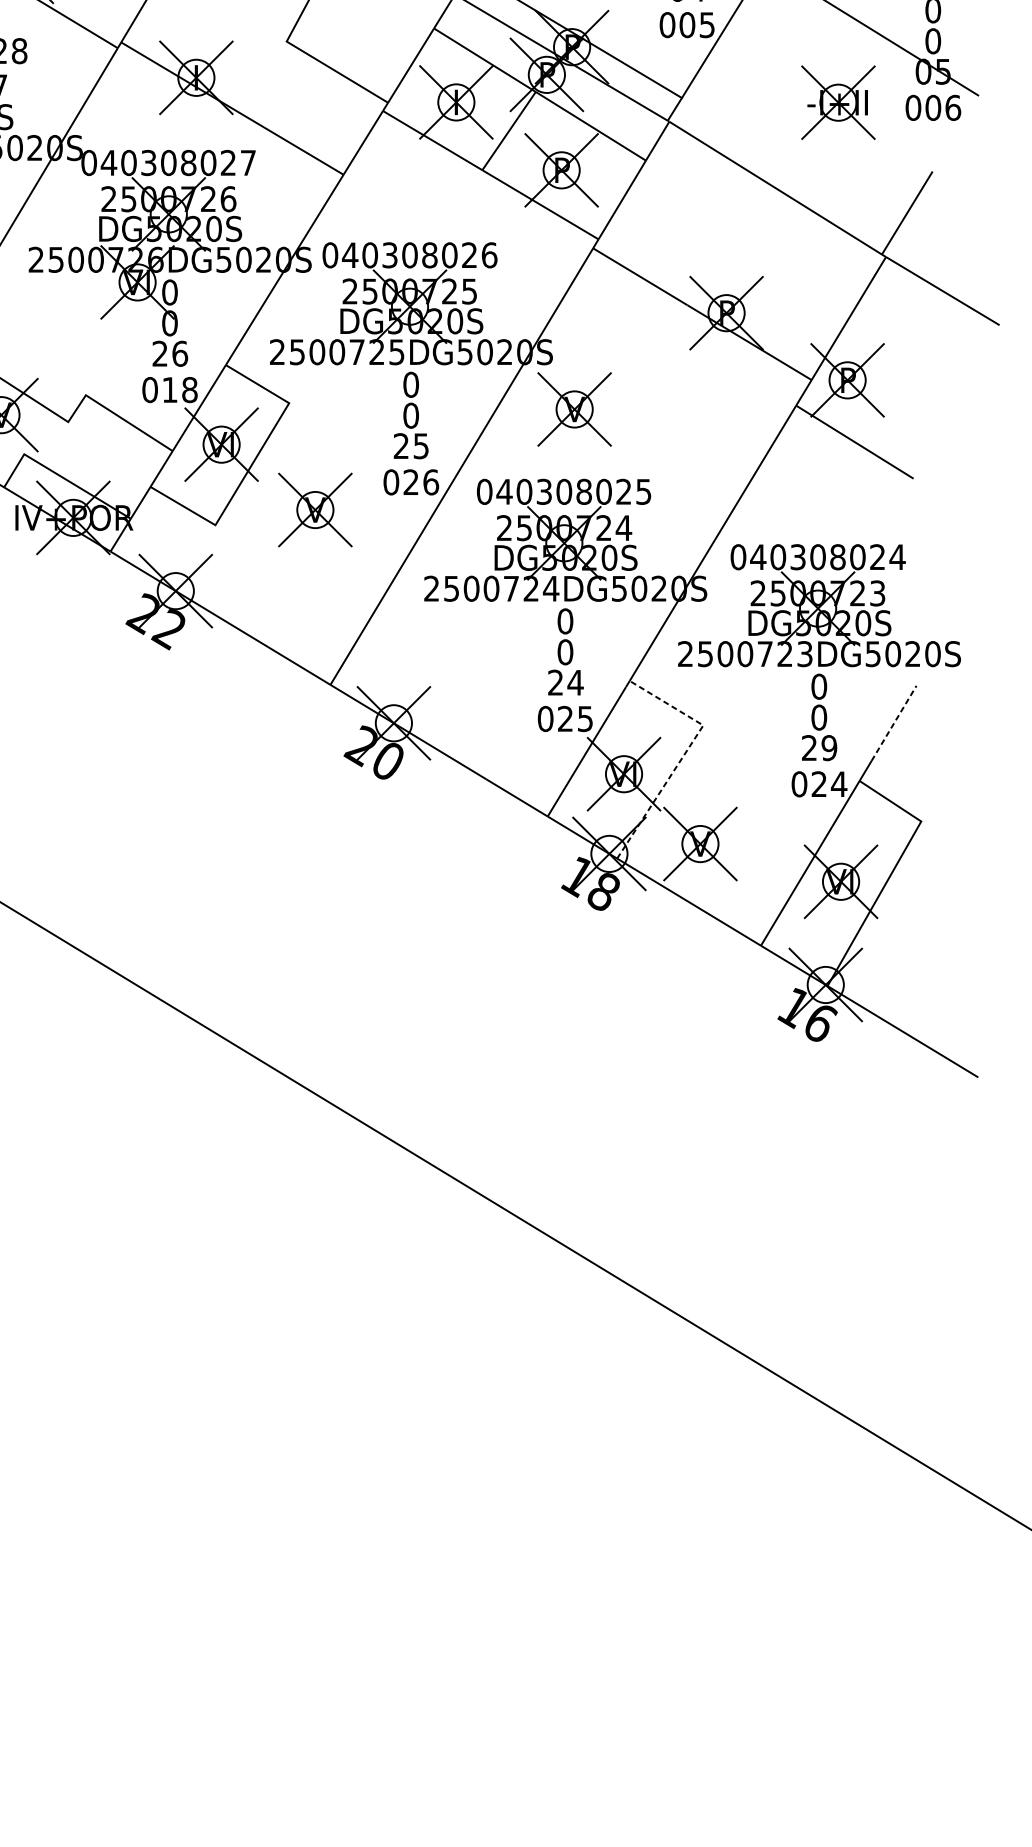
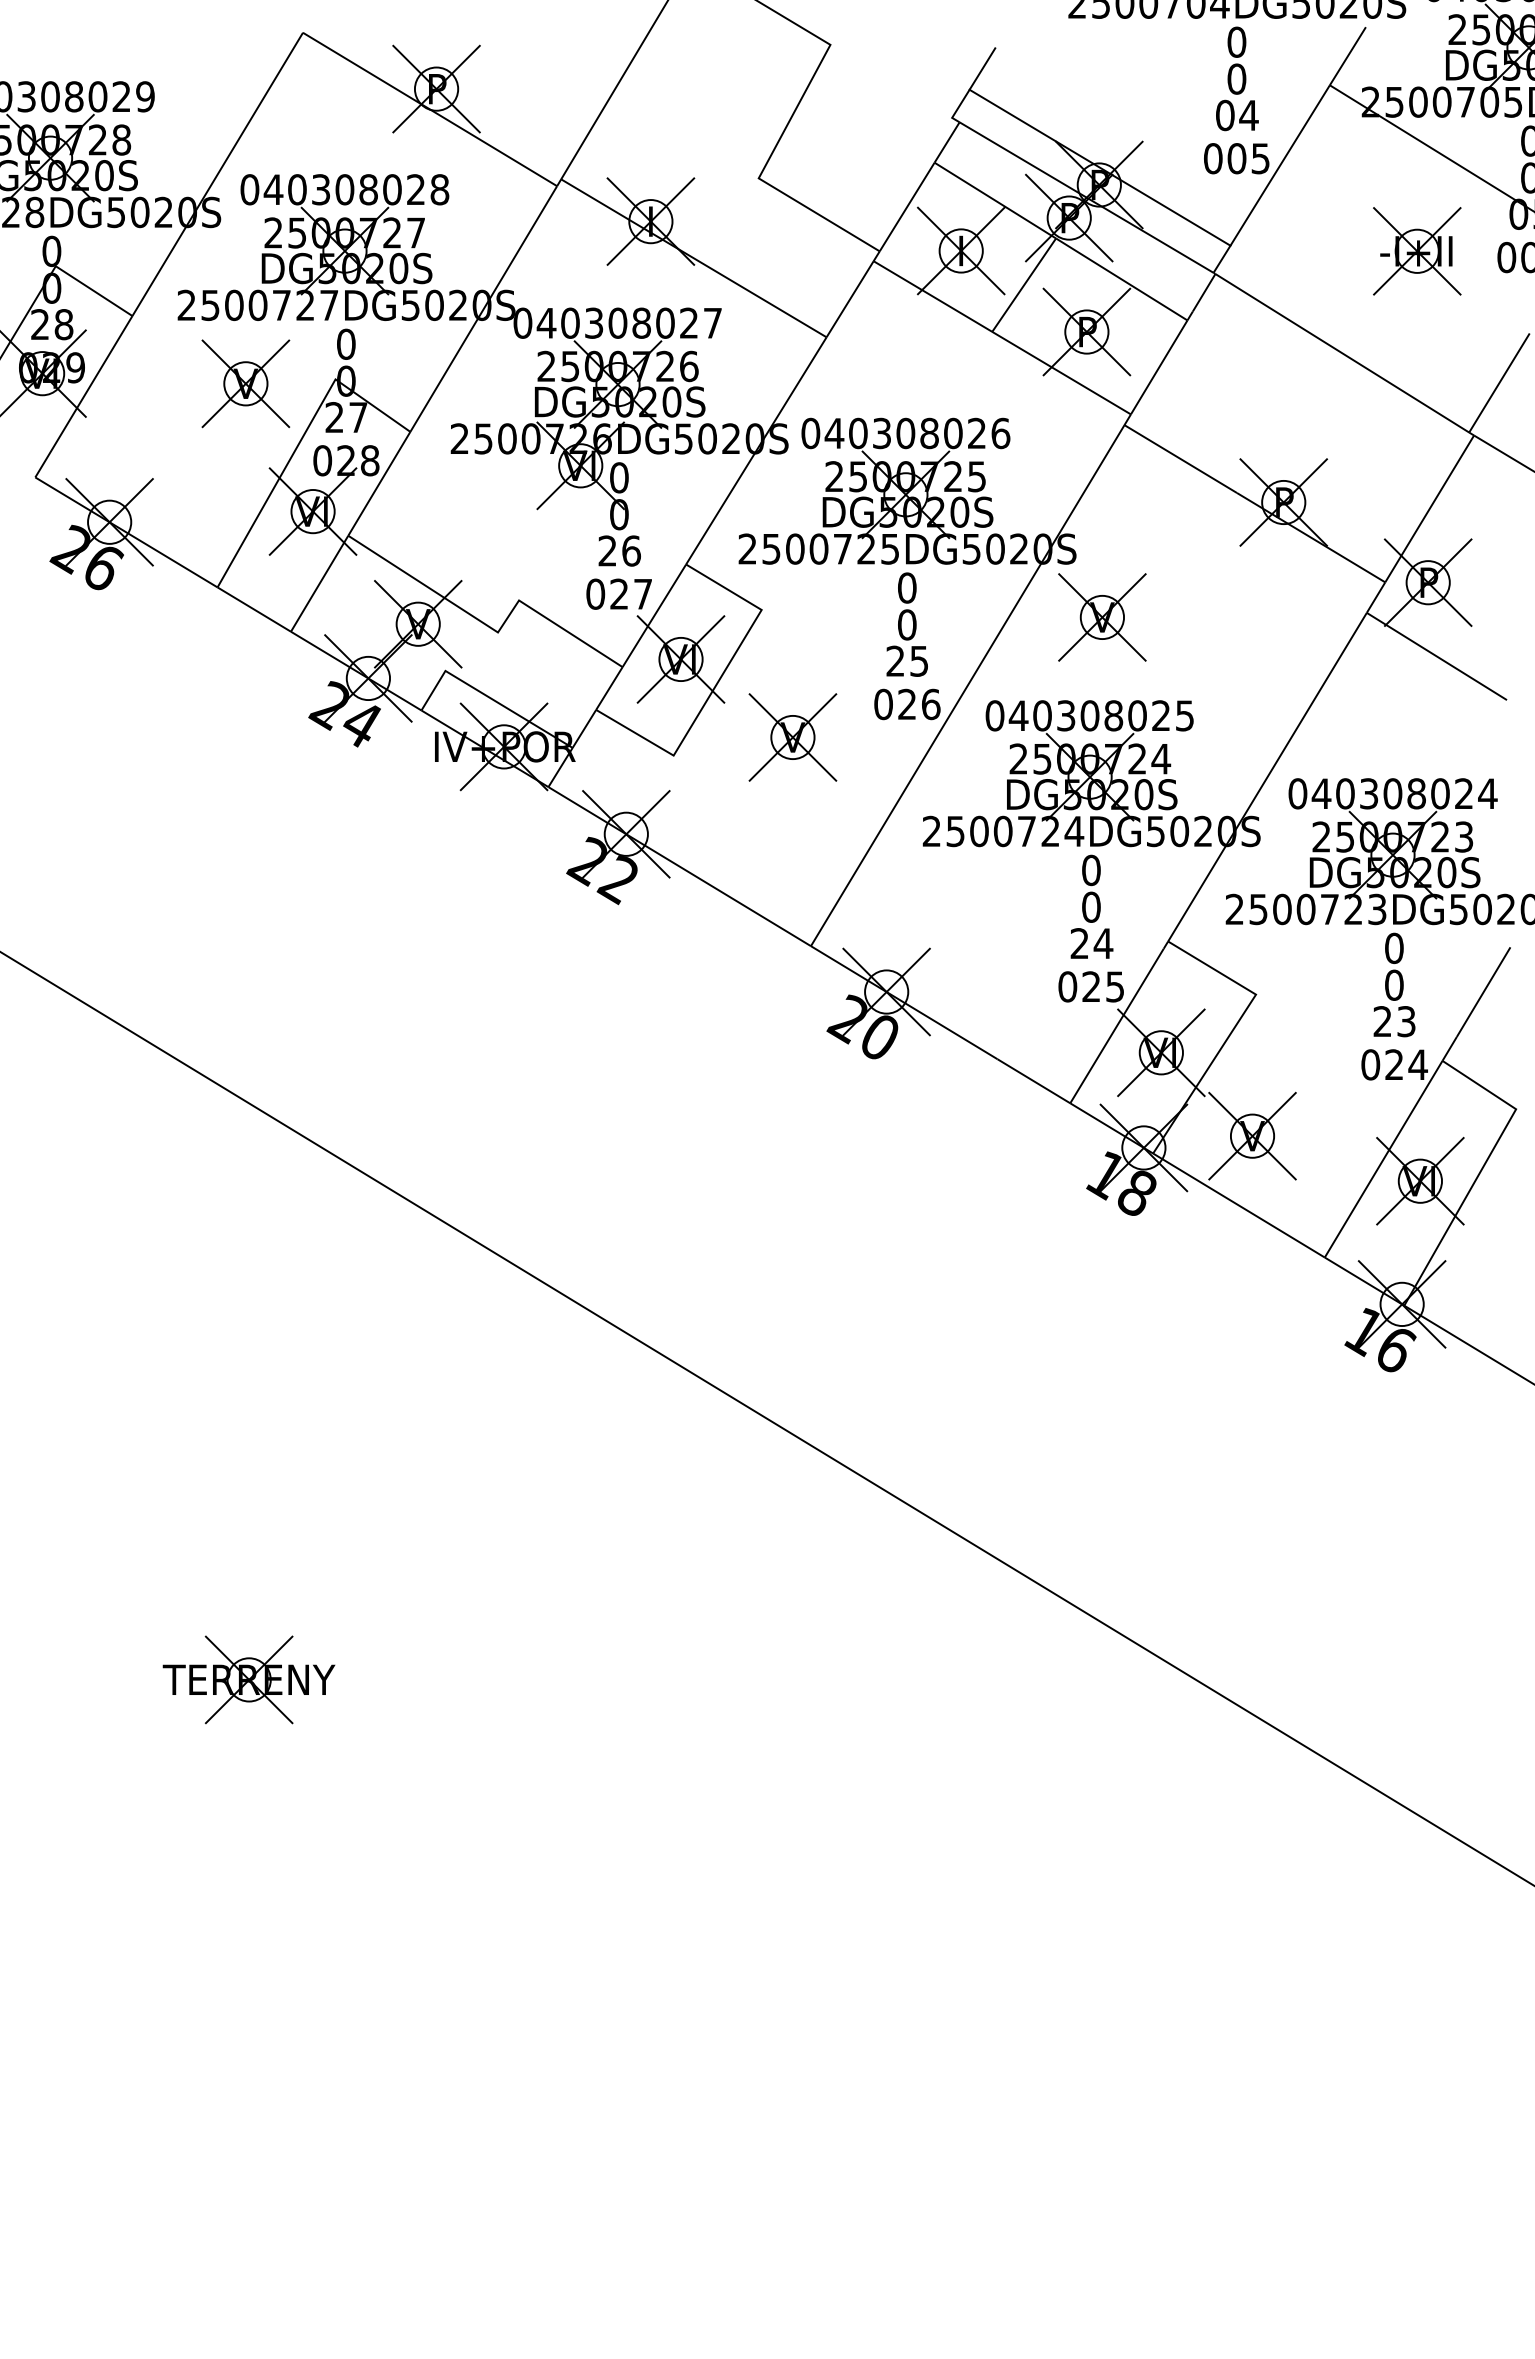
text: (180, 389) -> (631, 593), 018 -> 027
line: (893, 722) -> (1483, 991), dashed -> solid
text: (829, 747) -> (1406, 1021), 29 -> 23
line: (683, 755) -> (1232, 1030), dashed -> solid

